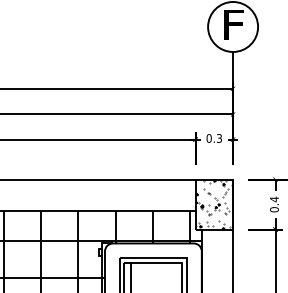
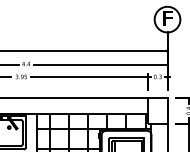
hatch: (213, 203) -> (157, 110), removed

